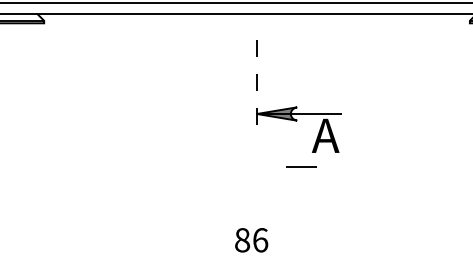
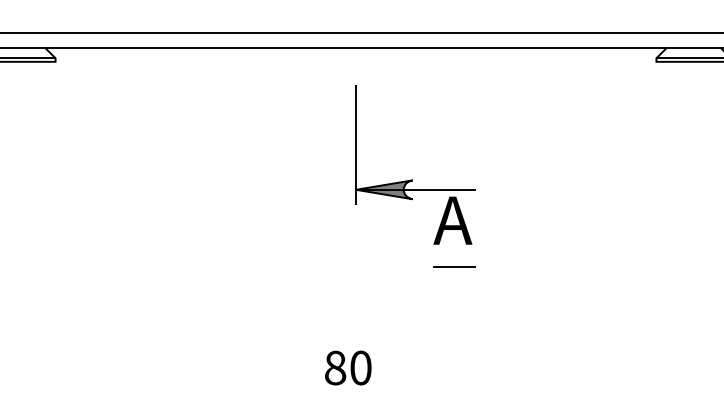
line: (256, 81) -> (355, 144), dashed -> solid
line: (301, 166) -> (454, 266), moved
text: (260, 239) -> (360, 367), 86 -> 80

